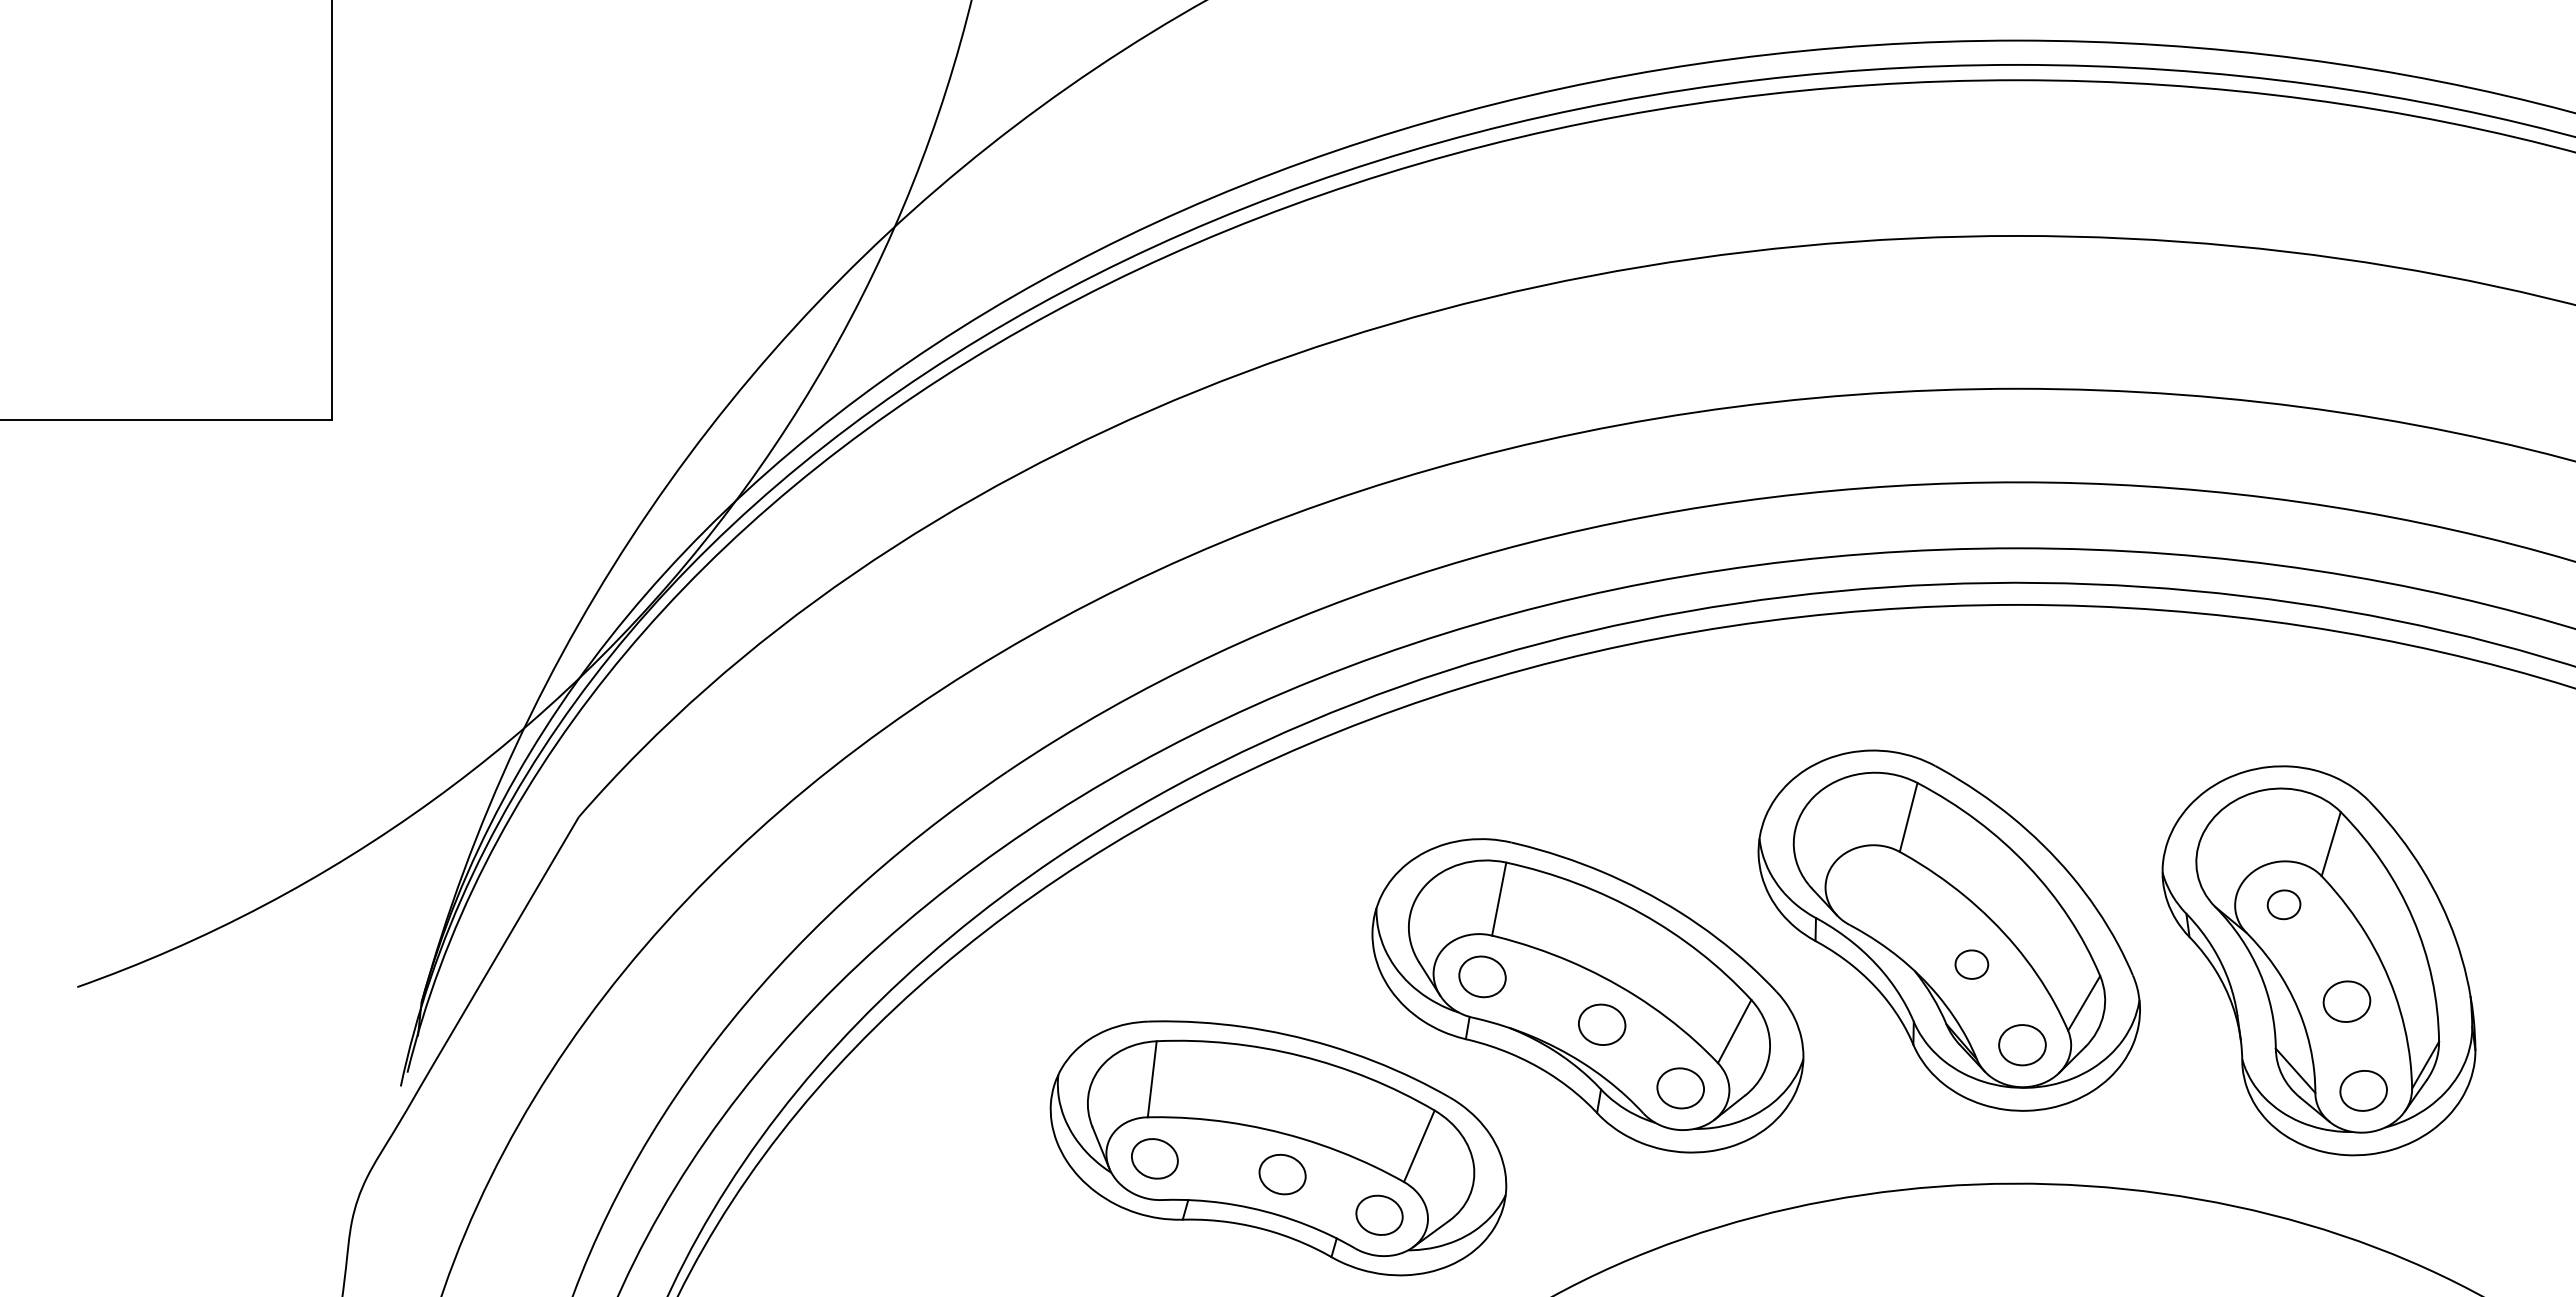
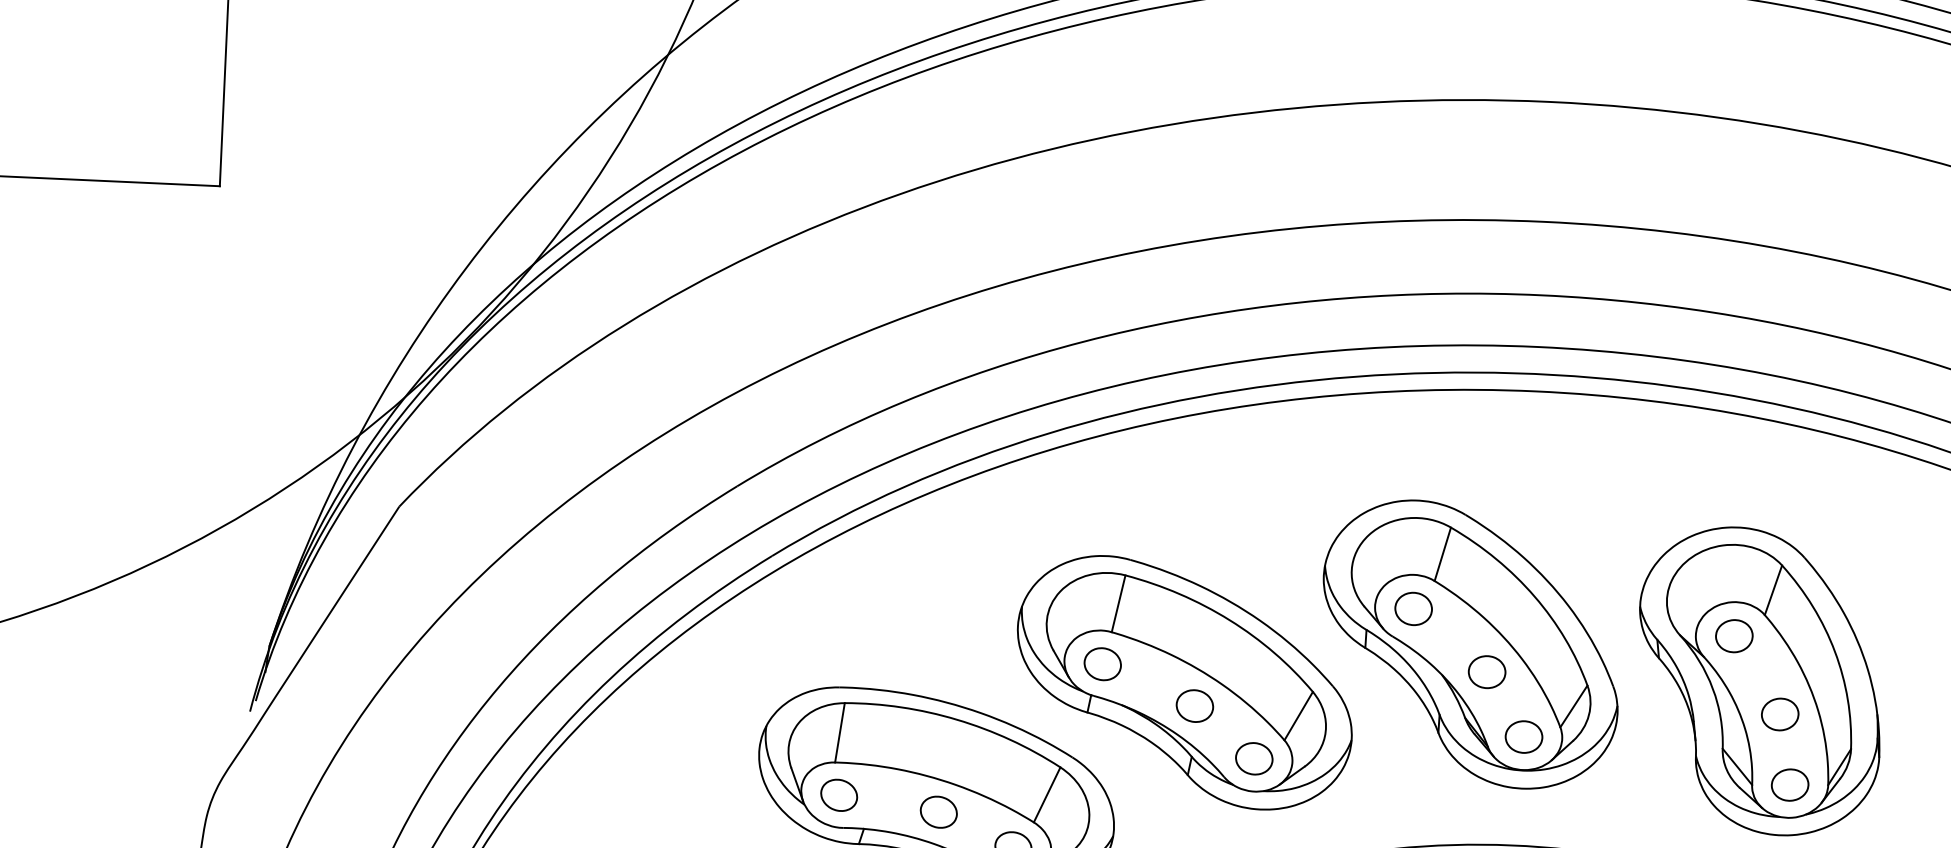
part: (1874, 888) -> (1413, 608), added
part: (2283, 904) -> (1733, 635), size x1.43
part: (1971, 964) -> (1486, 671), size x1.43

